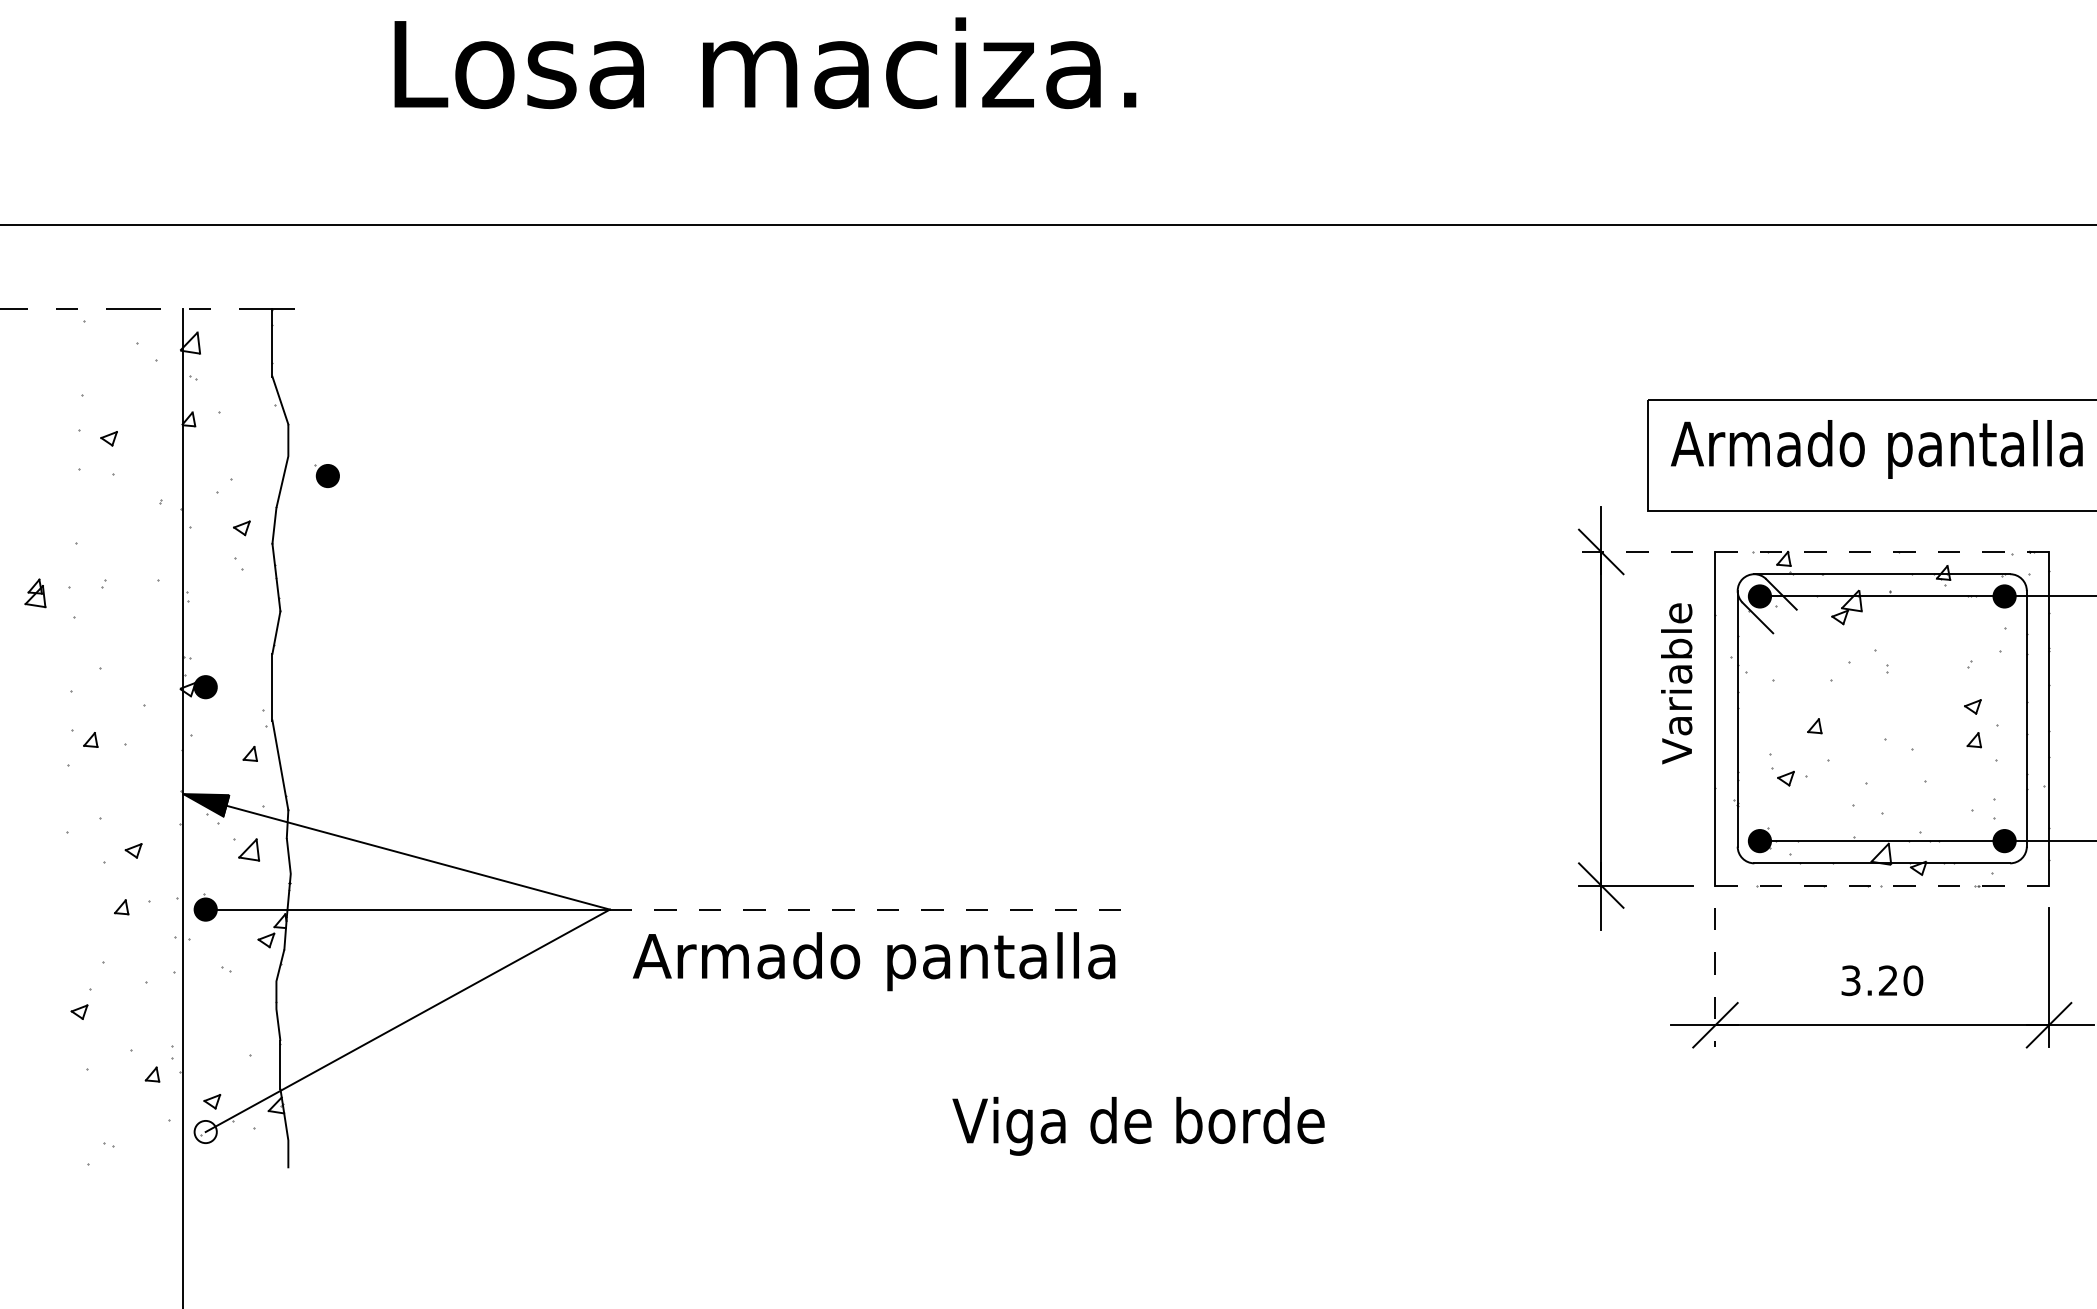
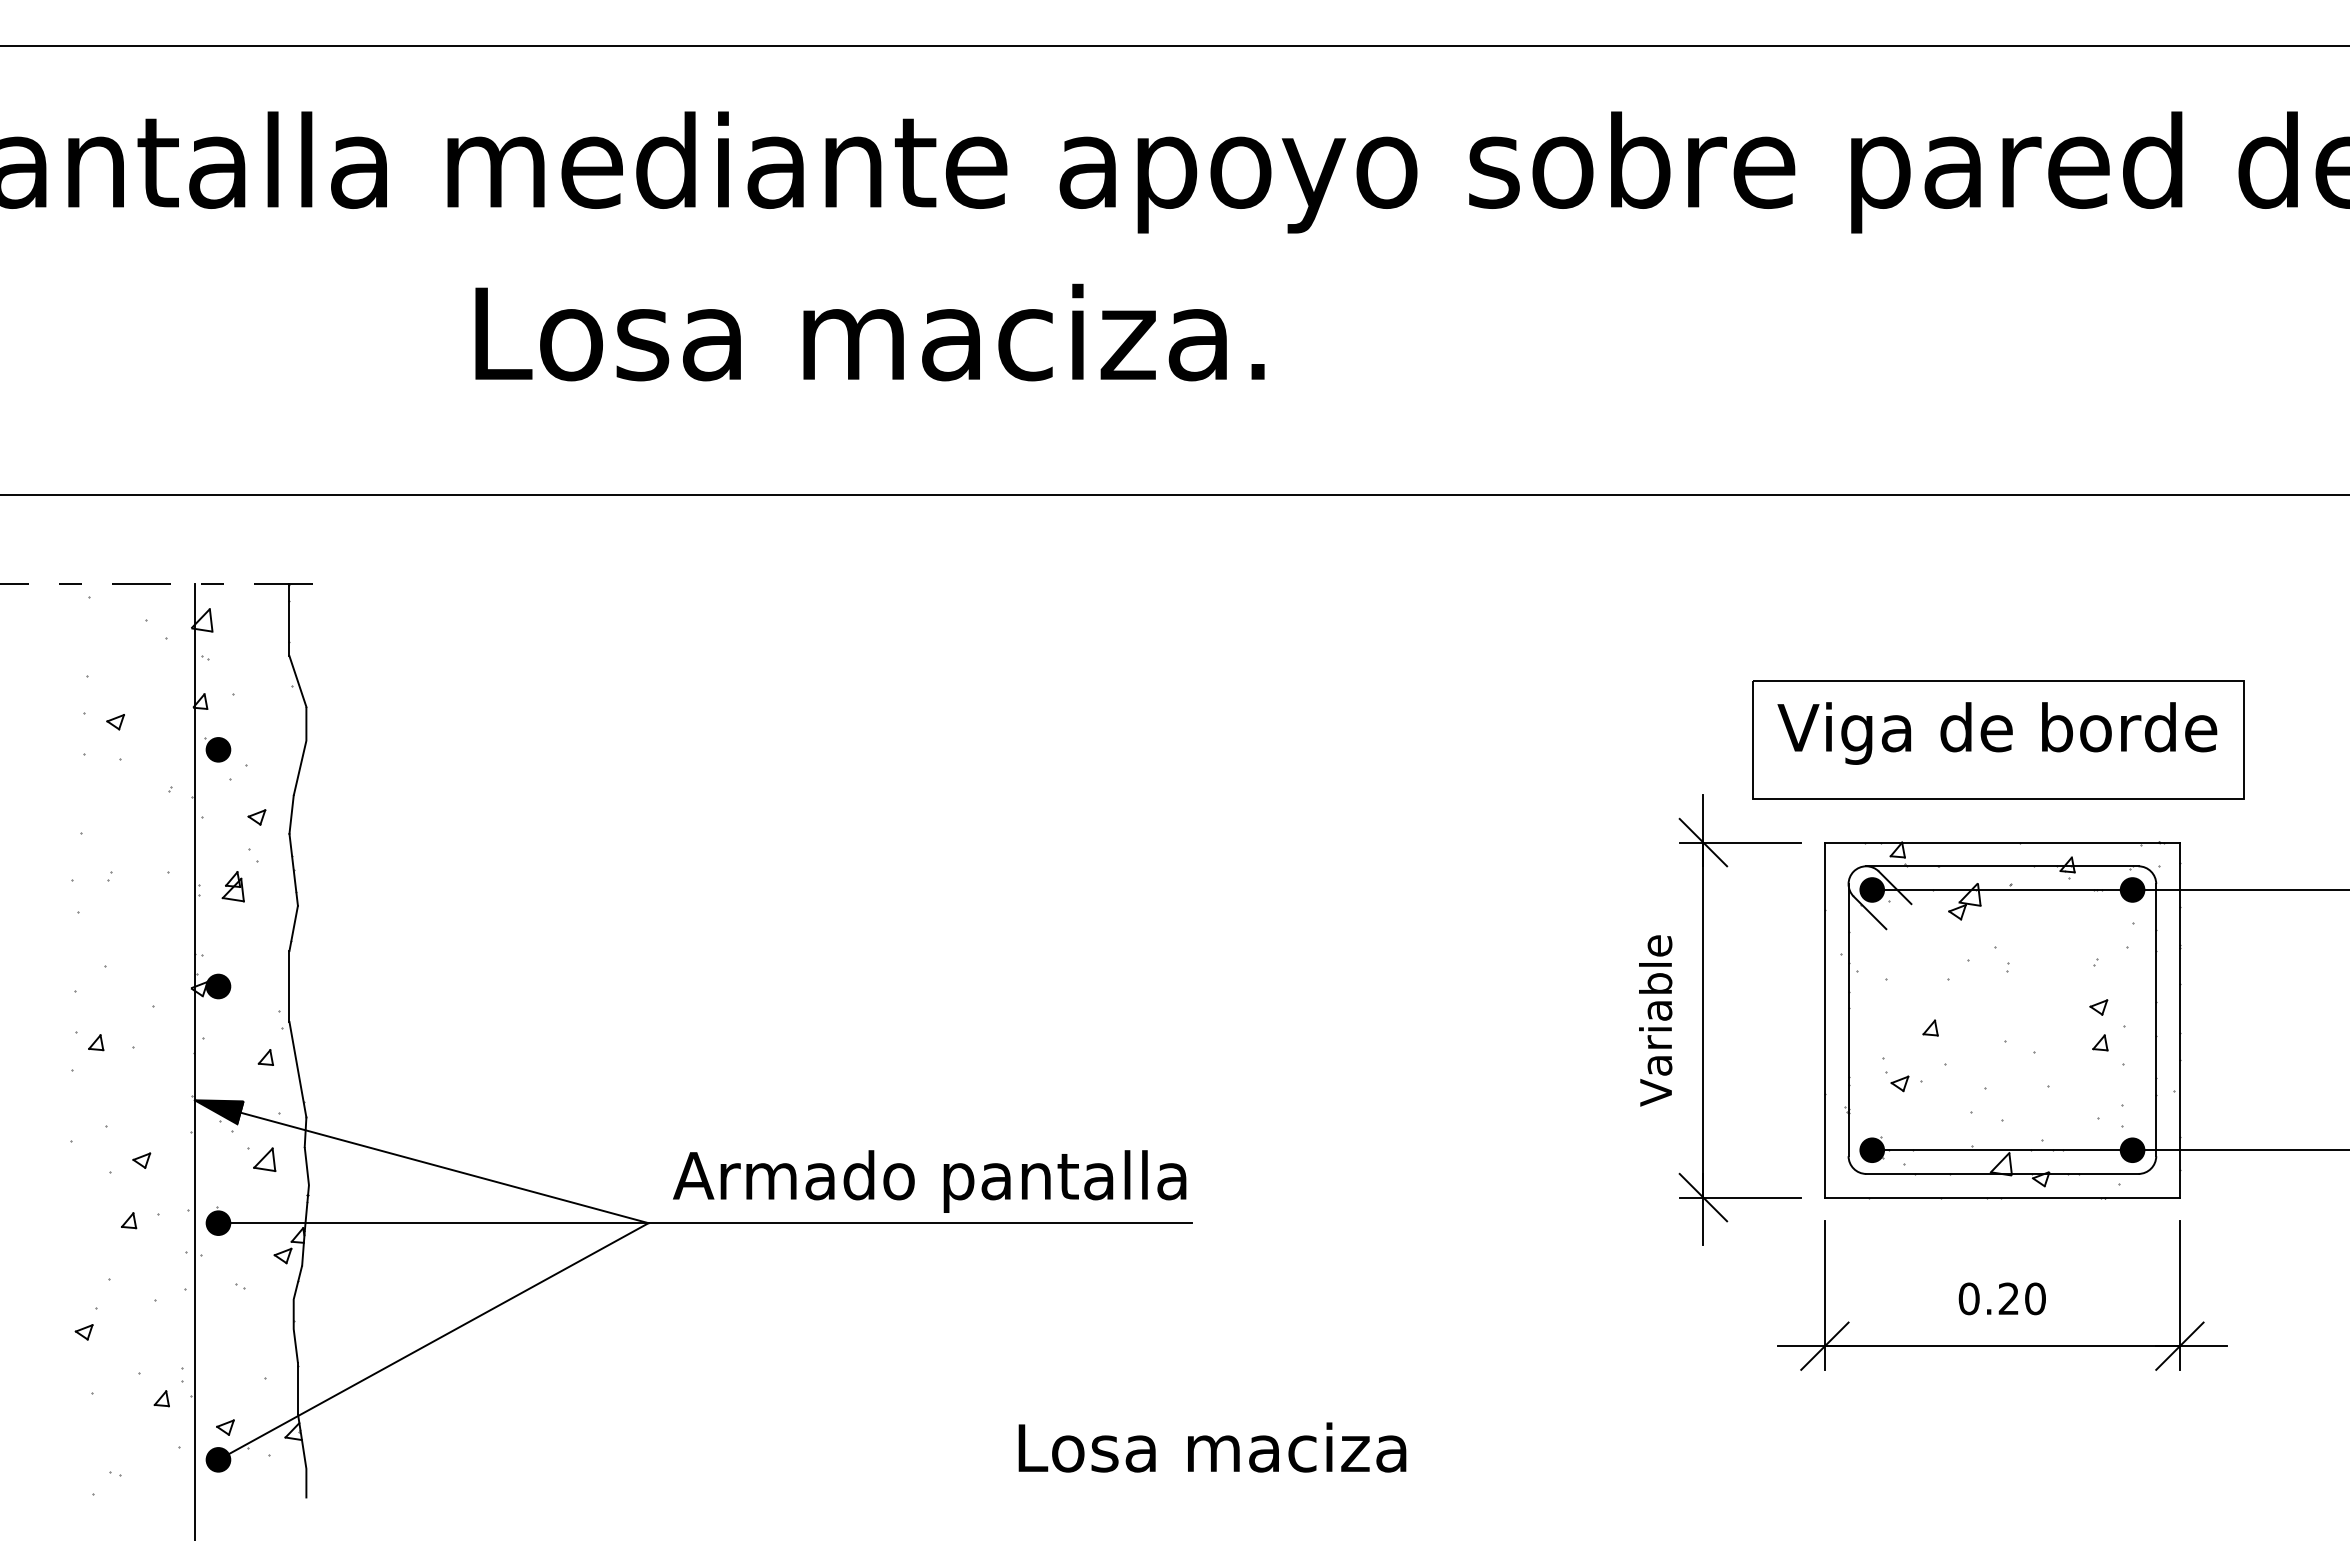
text: (764, 63) -> (869, 332), moved
text: (1877, 449) -> (1997, 733), Armado pantalla -> Viga de borde
part: (326, 475) -> (217, 749), moved
line: (1636, 551) -> (1740, 842), dashed -> solid
line: (1882, 551) -> (2002, 842), dashed -> solid
part: (34, 593) -> (232, 886), moved
text: (1676, 683) -> (1655, 1020), moved
line: (1882, 885) -> (2002, 1197), dashed -> solid
line: (865, 909) -> (920, 1223), dashed -> solid
text: (873, 961) -> (929, 1181), moved
line: (1715, 978) -> (1824, 1296), dashed -> solid
text: (1850, 980) -> (1968, 1298), 3.20 -> 0.20
text: (1138, 1126) -> (1211, 1453), Viga de borde -> Losa maciza
fill: (205, 1131) -> (218, 1459), added

